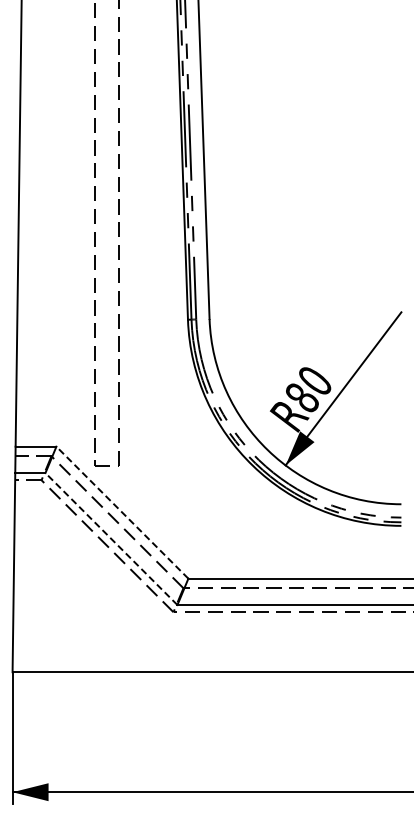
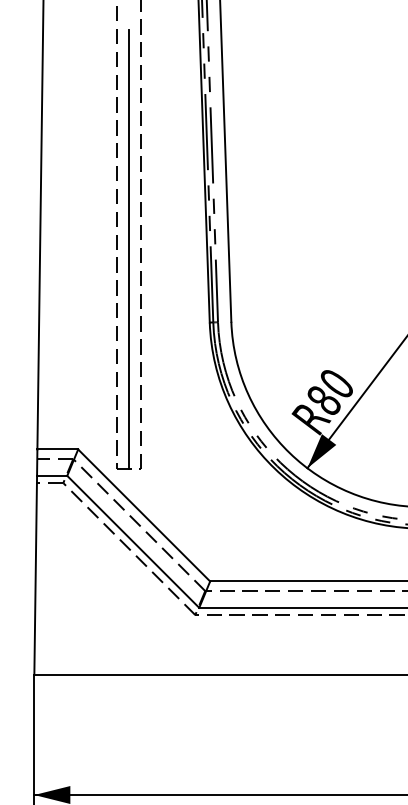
line: (106, 246) -> (128, 249), added
line: (122, 512) -> (144, 515), dashed -> solid
line: (111, 538) -> (133, 541), dashed -> solid

